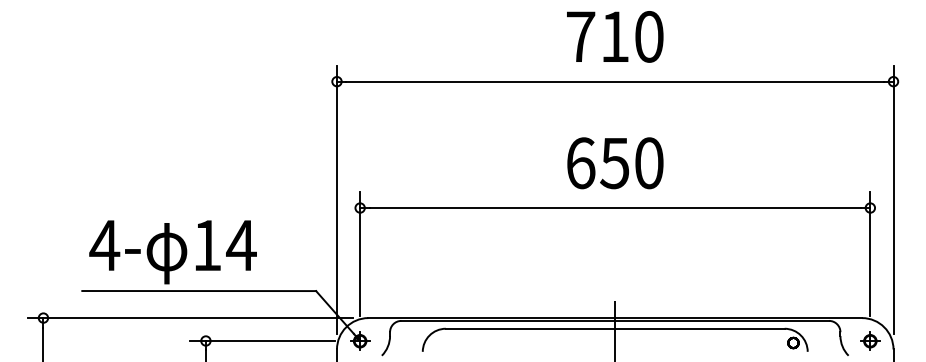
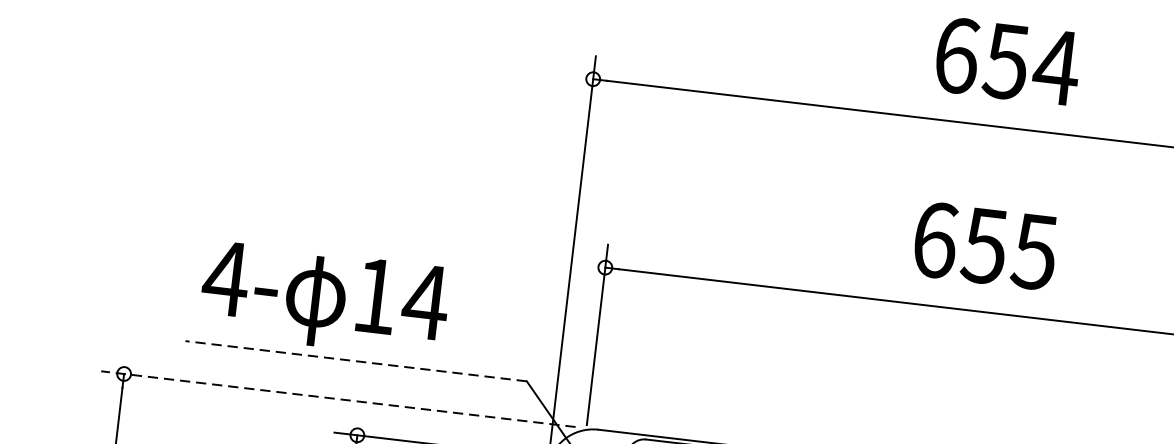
text: (615, 36) -> (1007, 61), 710 -> 654
text: (648, 163) -> (1033, 252), 650 -> 655
line: (199, 291) -> (356, 361), solid -> dashed
line: (189, 318) -> (337, 399), solid -> dashed

